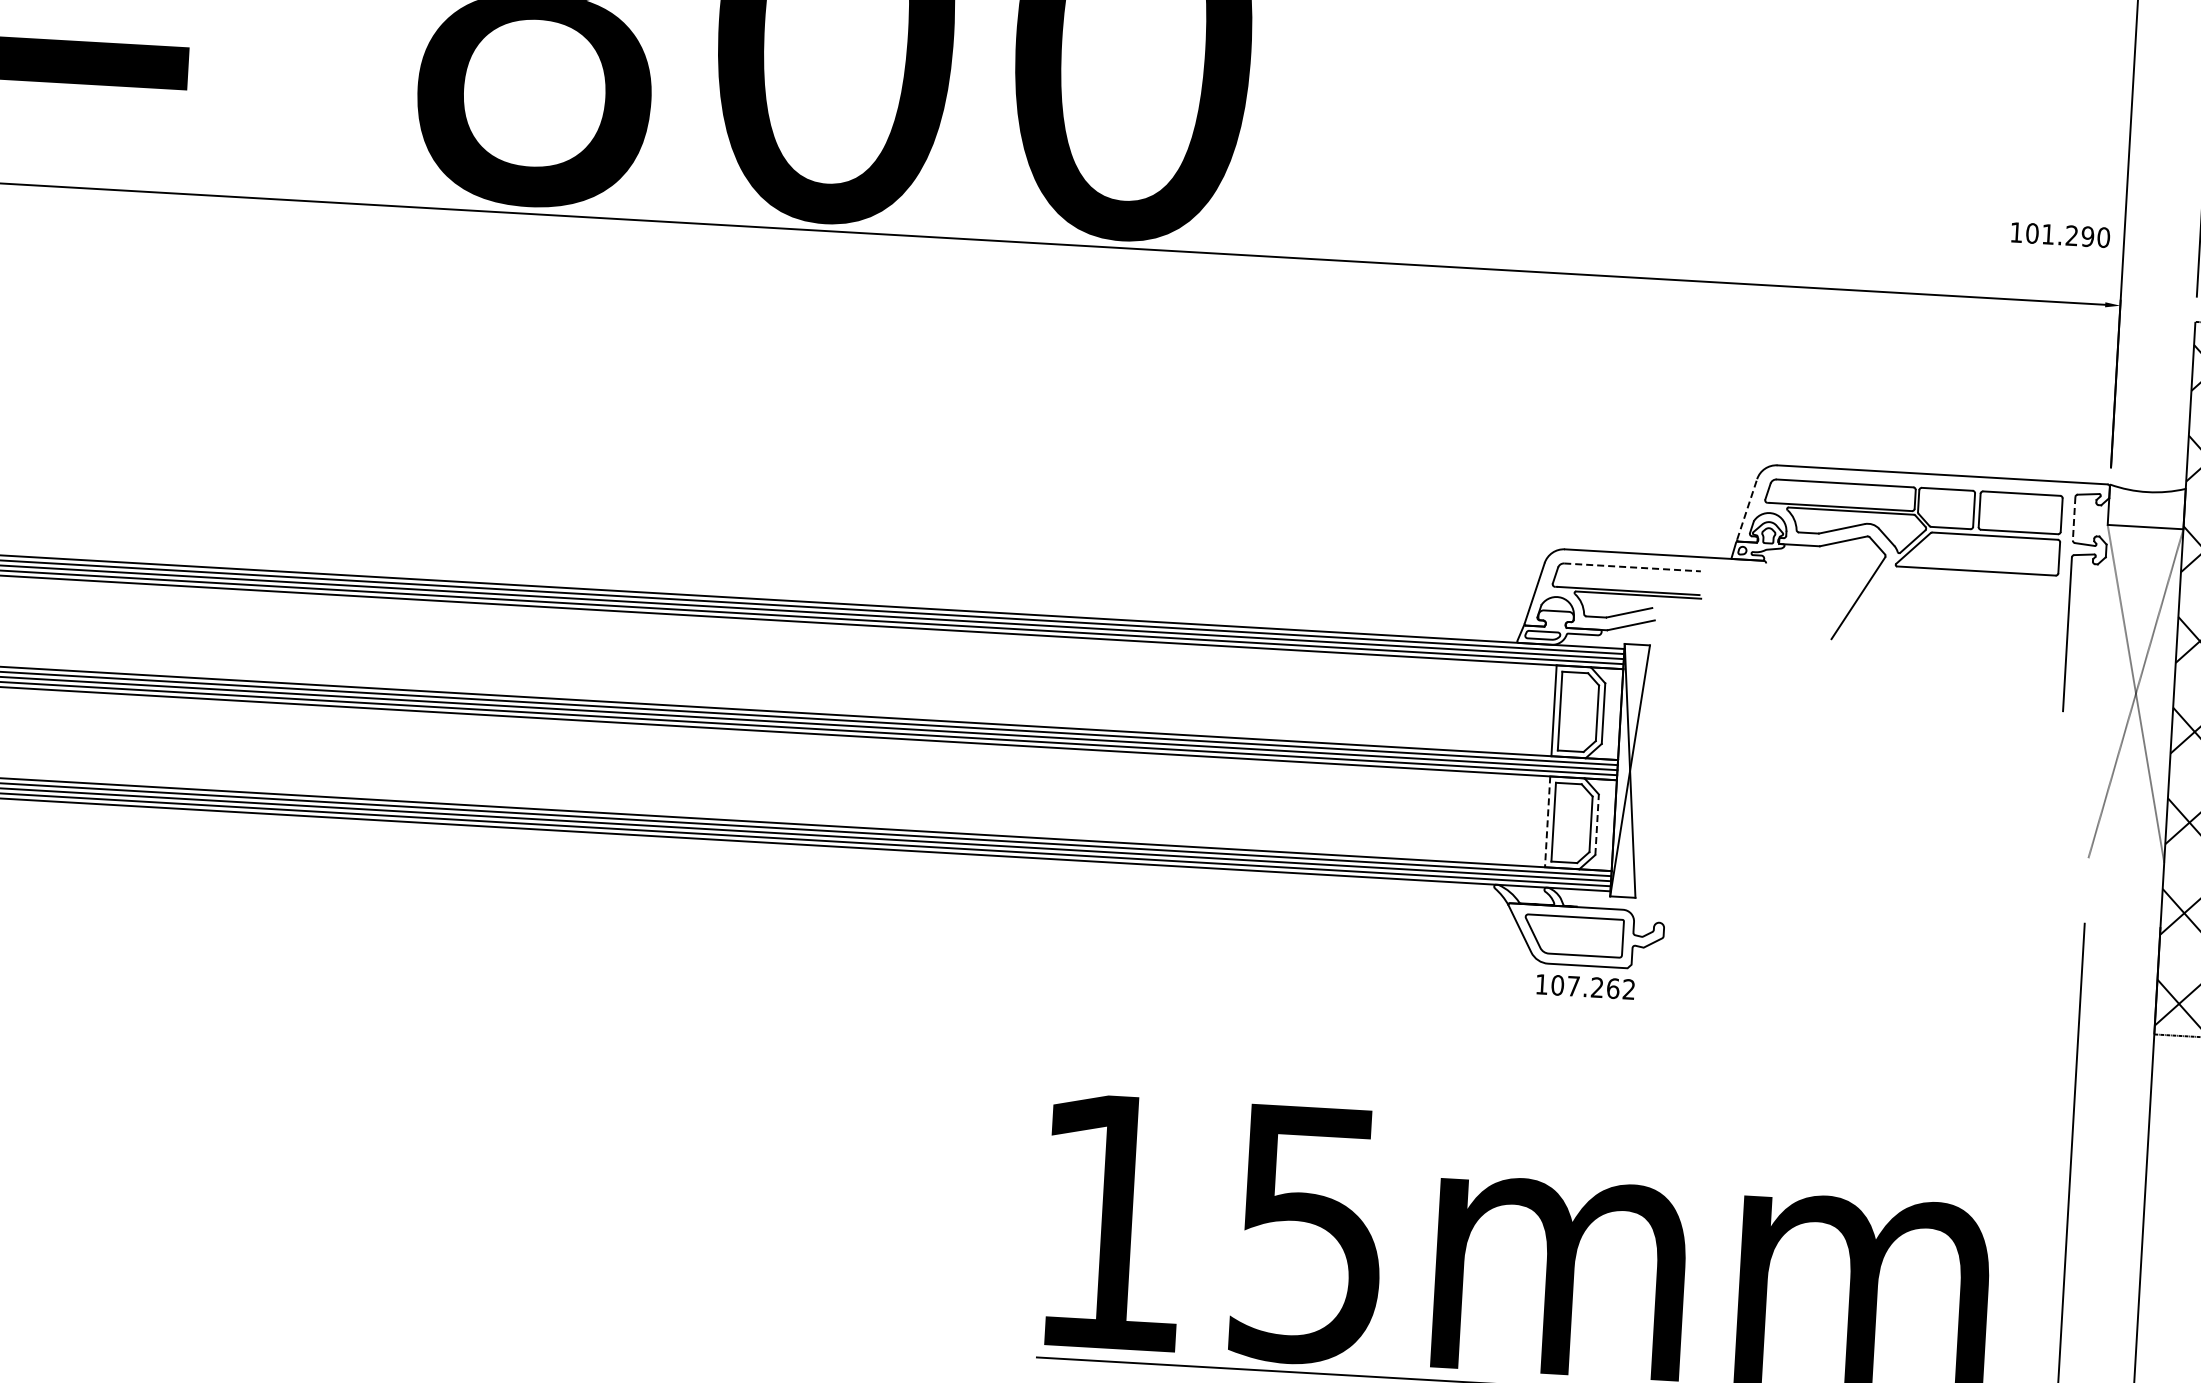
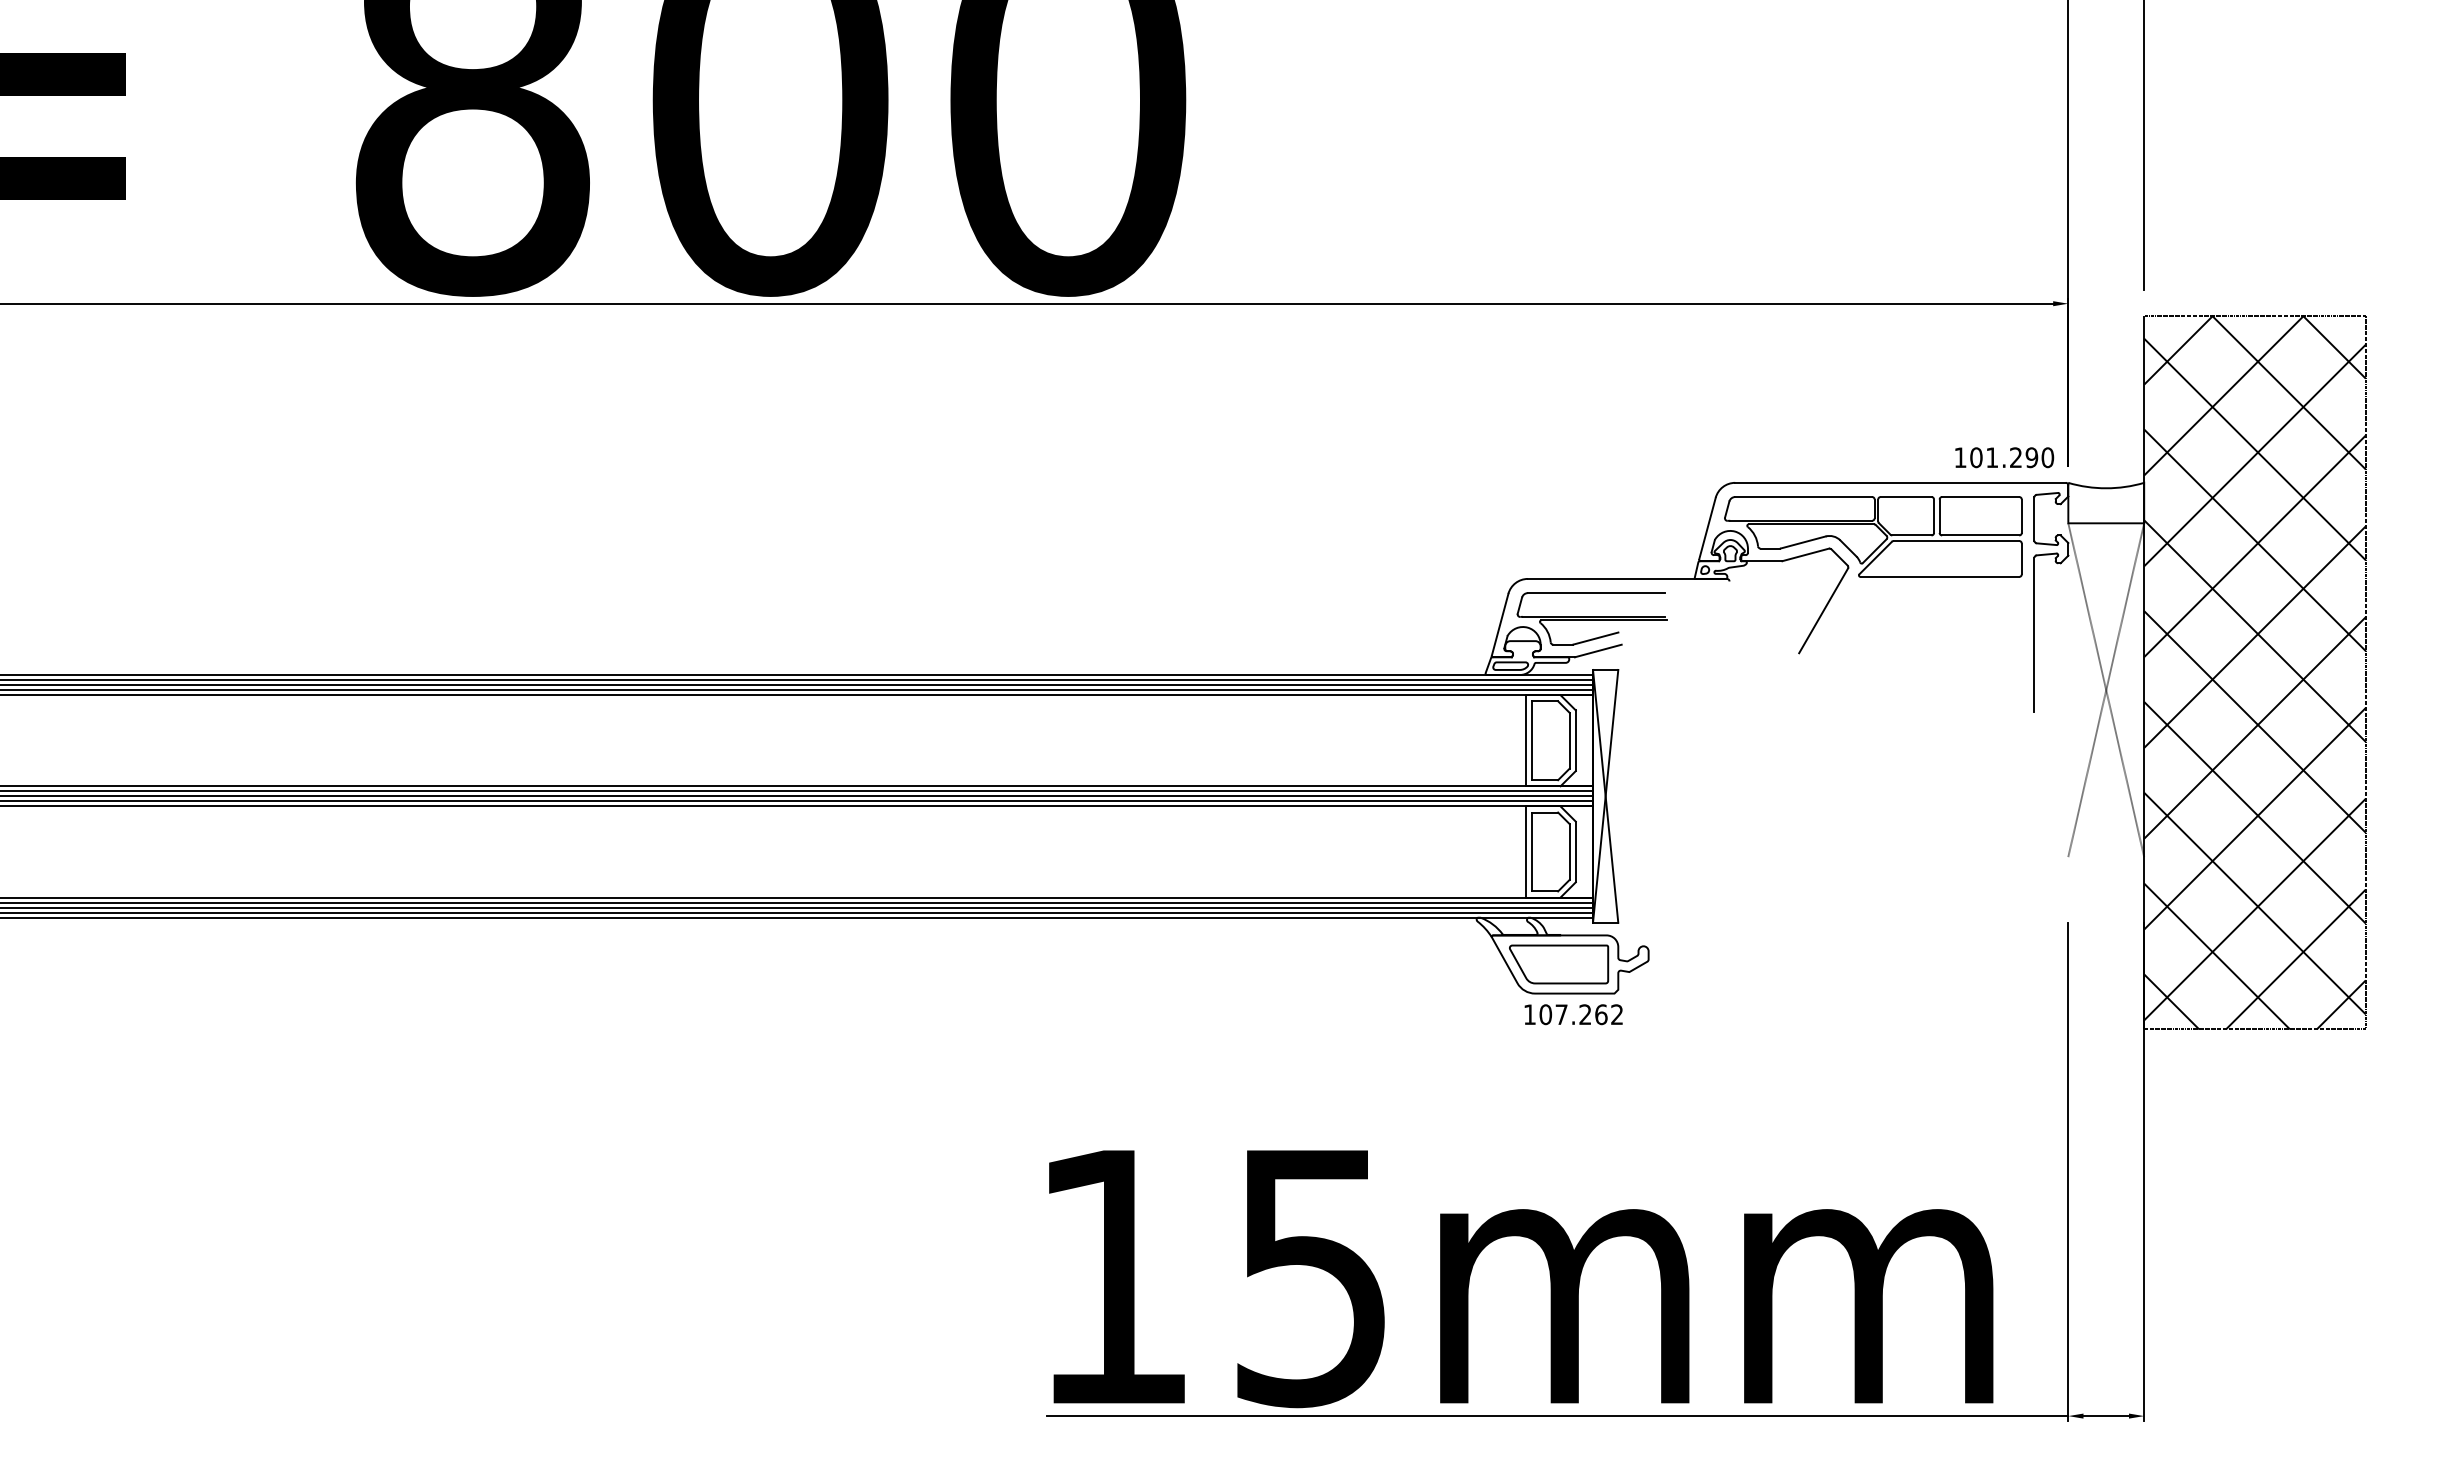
text: (2060, 234) -> (2004, 457), moved
line: (1747, 509) -> (1707, 528), dashed -> solid
line: (2074, 519) -> (2034, 519), dashed -> solid
line: (1632, 567) -> (1596, 593), dashed -> solid
line: (1547, 821) -> (1526, 851), dashed -> solid
line: (1596, 824) -> (1575, 851), dashed -> solid

